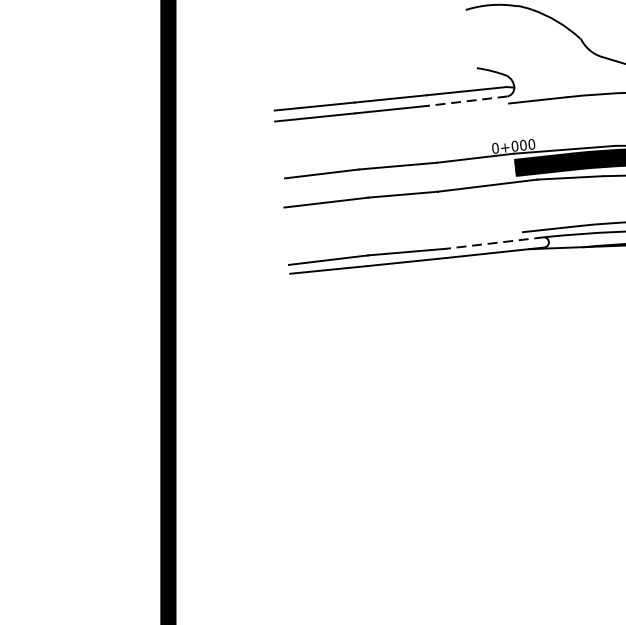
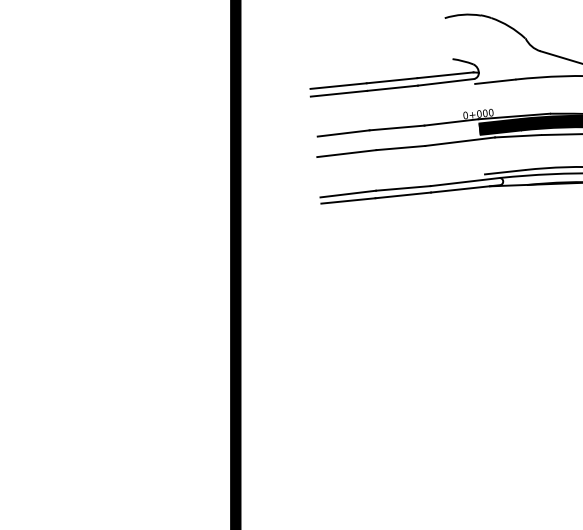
line: (466, 101) -> (445, 82), dashed -> solid
line: (495, 243) -> (465, 182), dashed -> solid

